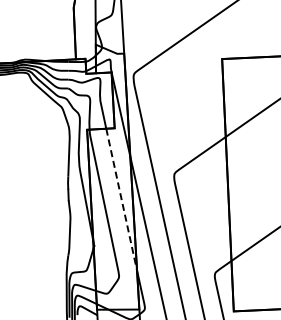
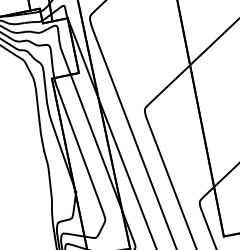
line: (121, 199) -> (96, 142), dashed -> solid

